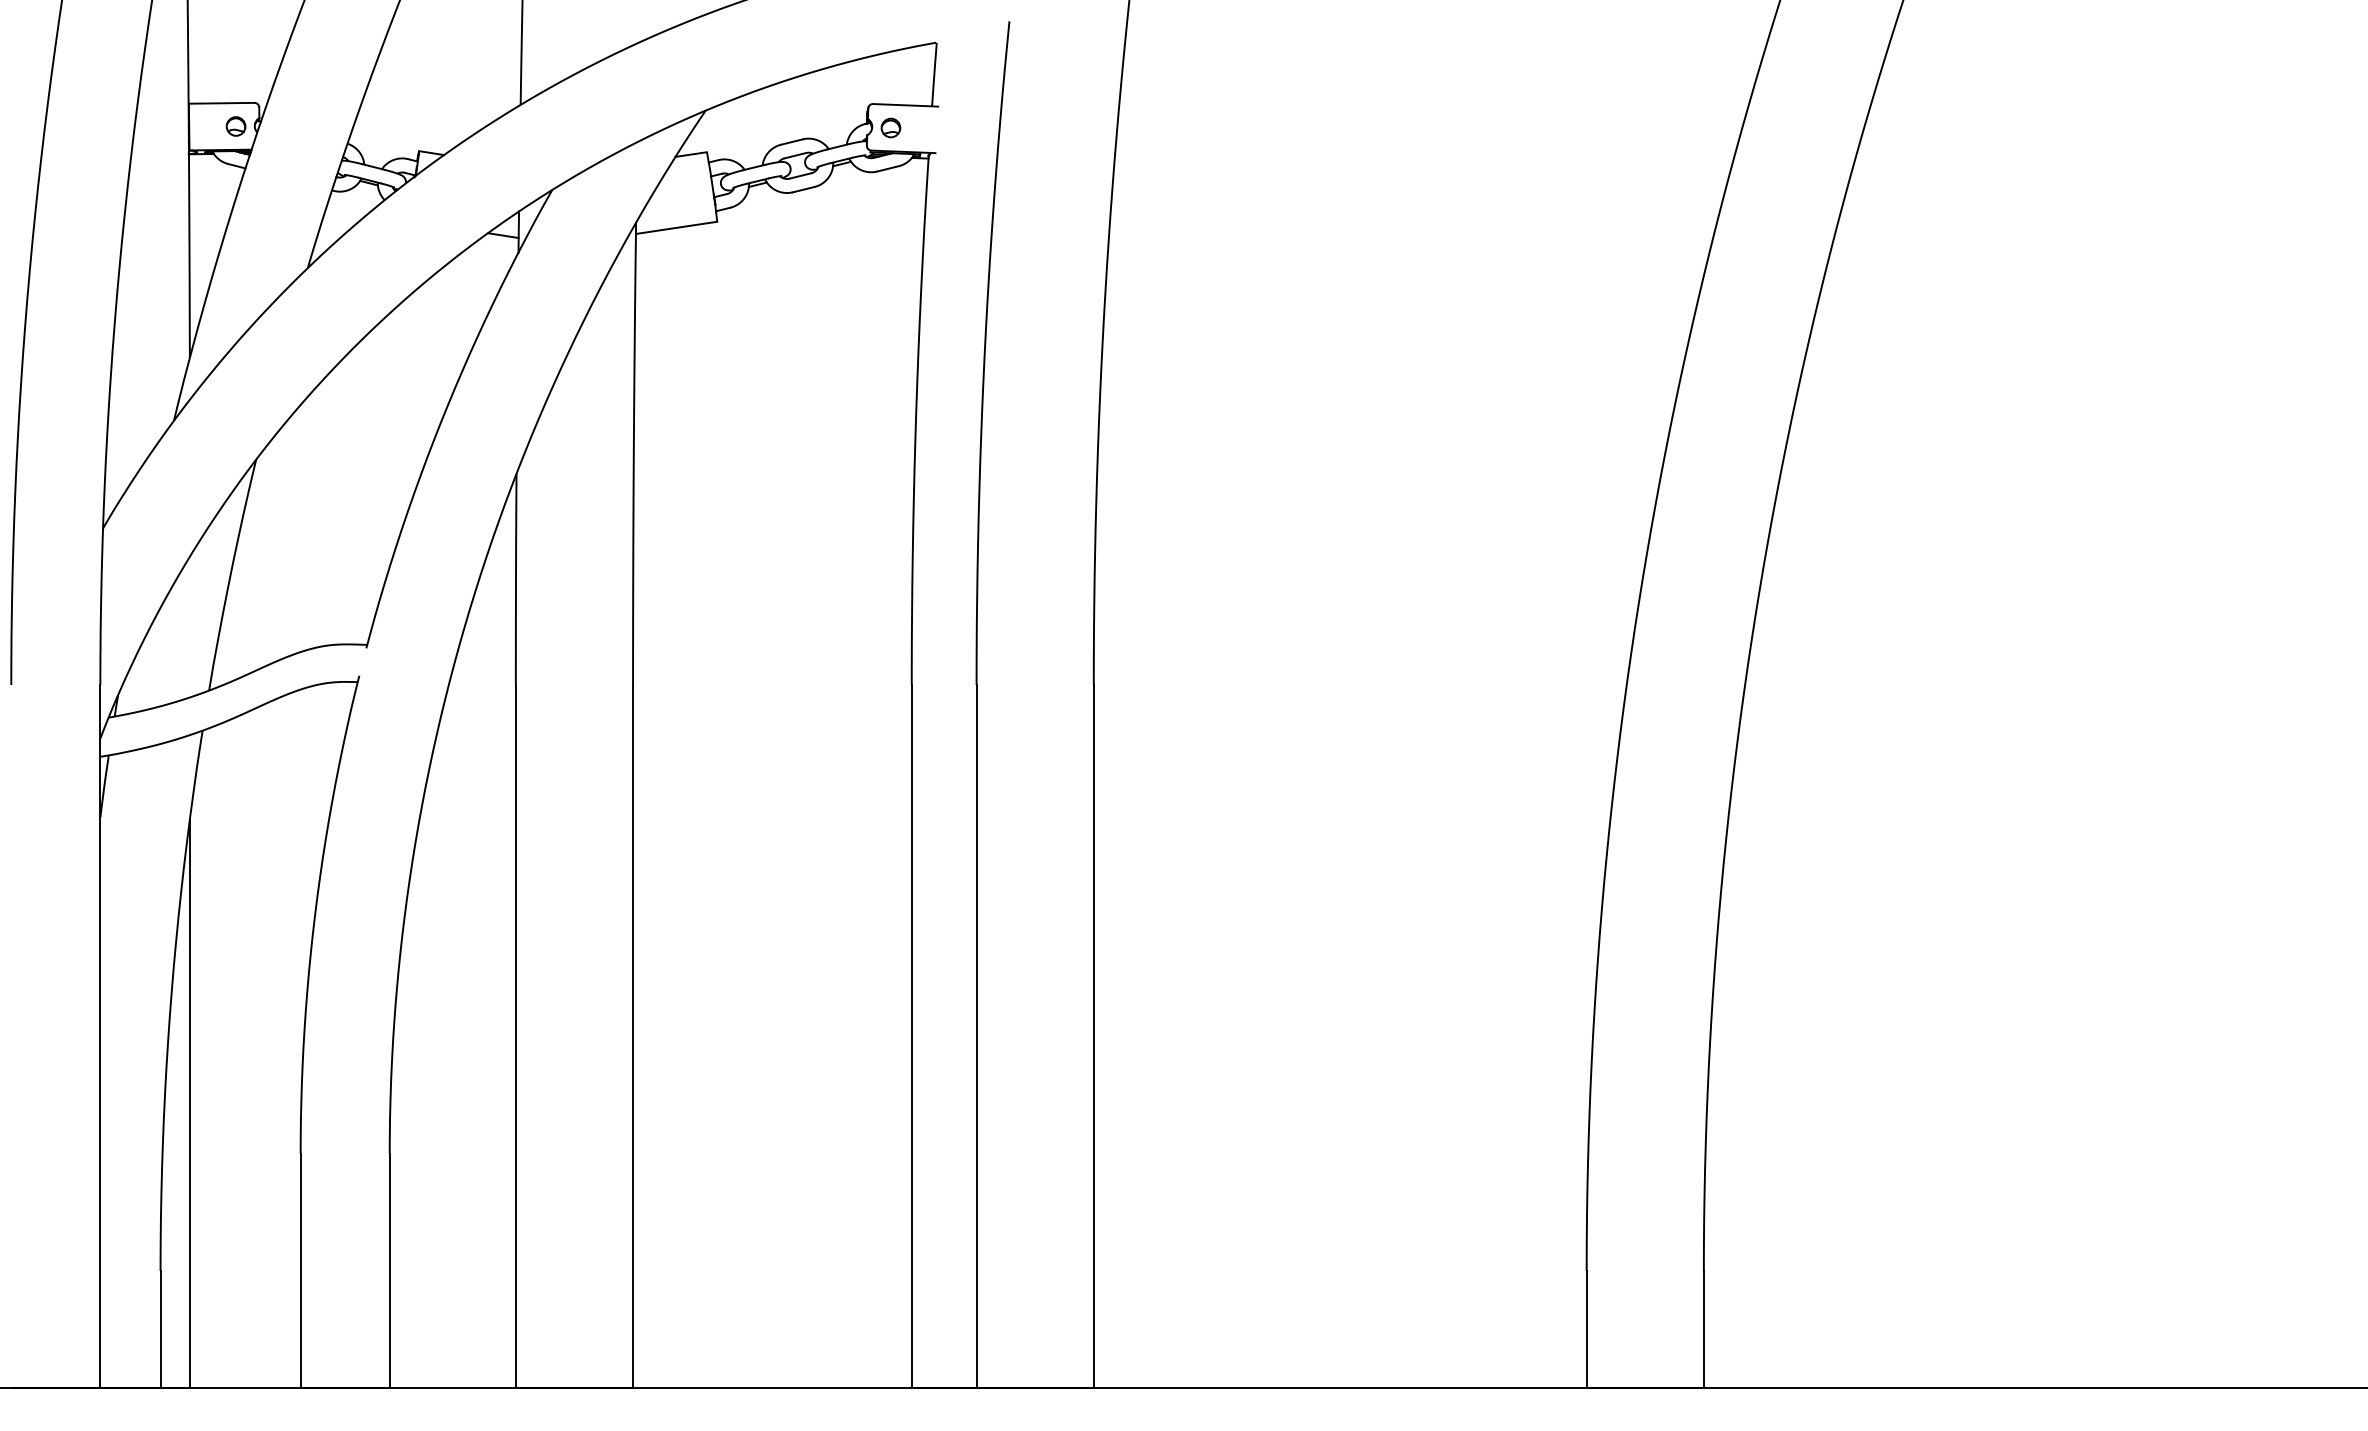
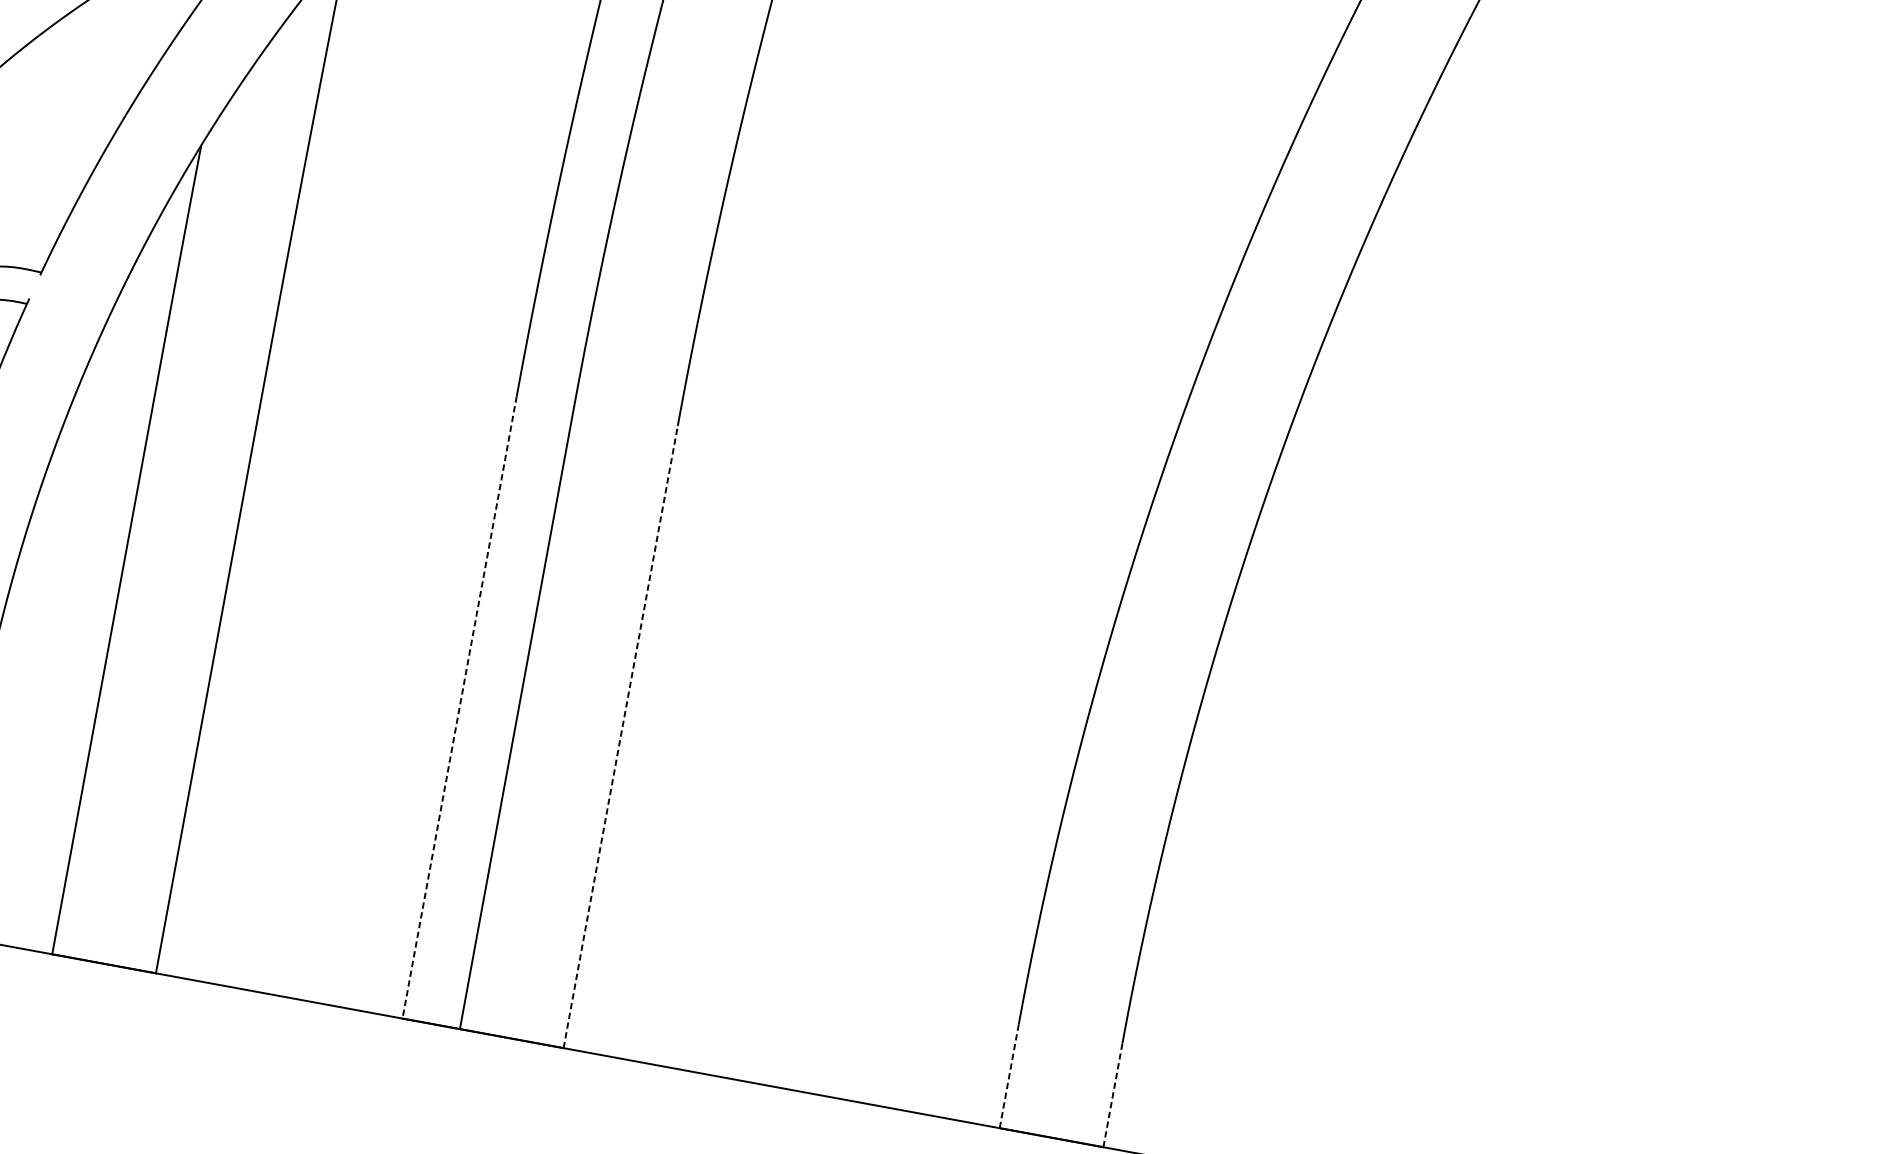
line: (911, 1036) -> (459, 707), solid -> dashed
line: (1093, 1036) -> (620, 736), solid -> dashed
line: (1586, 1329) -> (1009, 1076), solid -> dashed
line: (1703, 1329) -> (1112, 1095), solid -> dashed

